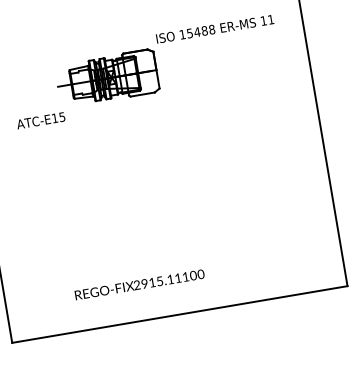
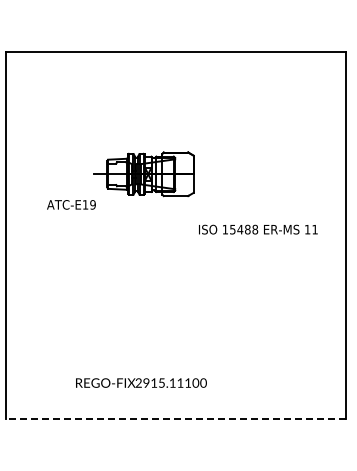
text: (215, 28) -> (258, 229), moved
text: (61, 116) -> (92, 204), ATC-E15 -> ATC-E19
line: (179, 314) -> (175, 419), solid -> dashed

